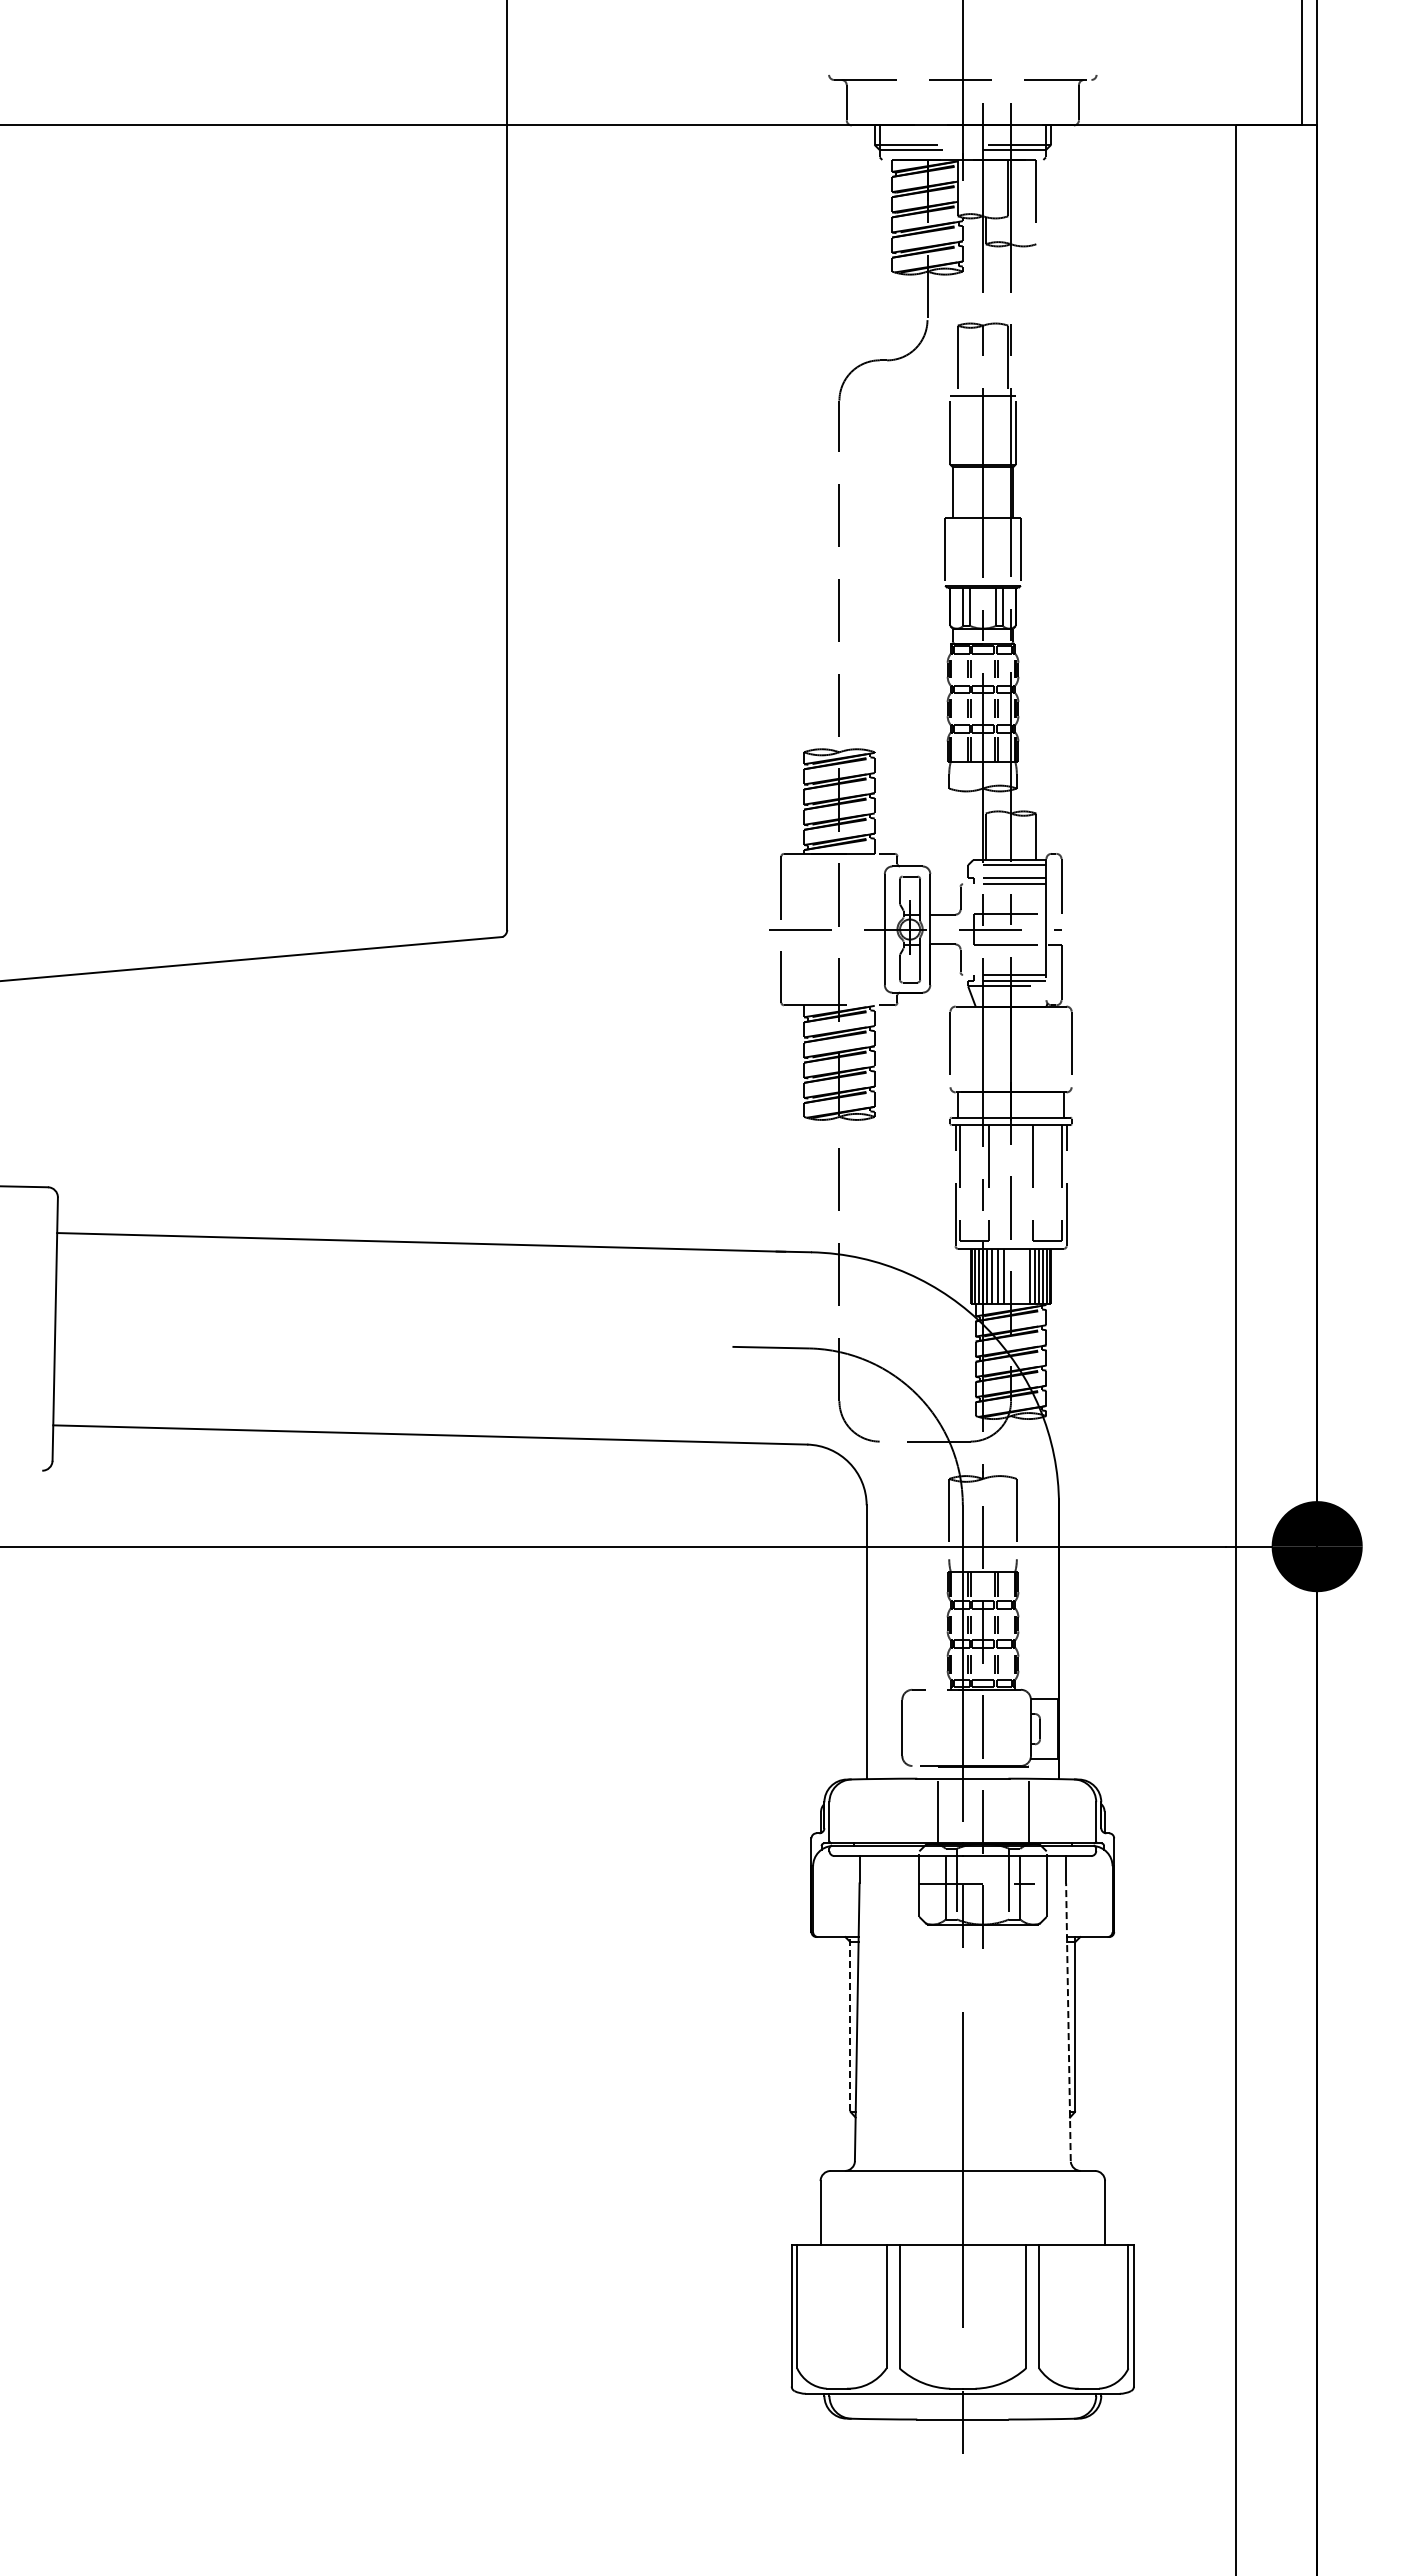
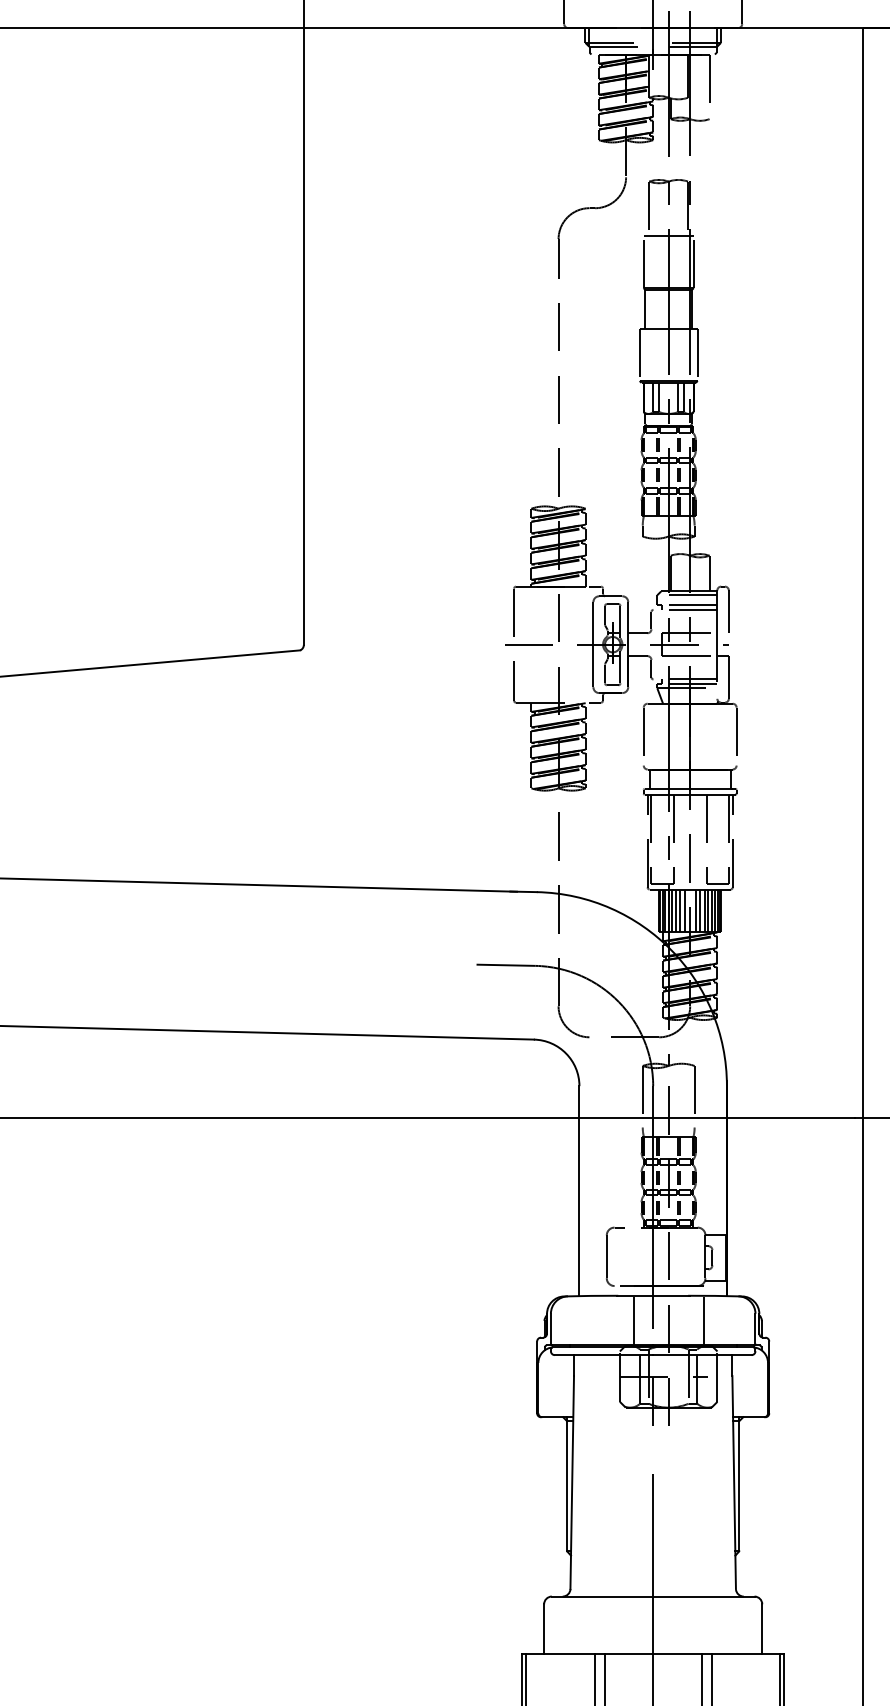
line: (1018, 1276) -> (695, 910), added
line: (1024, 1276) -> (700, 910), added
line: (1068, 2022) -> (734, 1482), dashed -> solid
line: (850, 2023) -> (567, 1483), dashed -> solid

